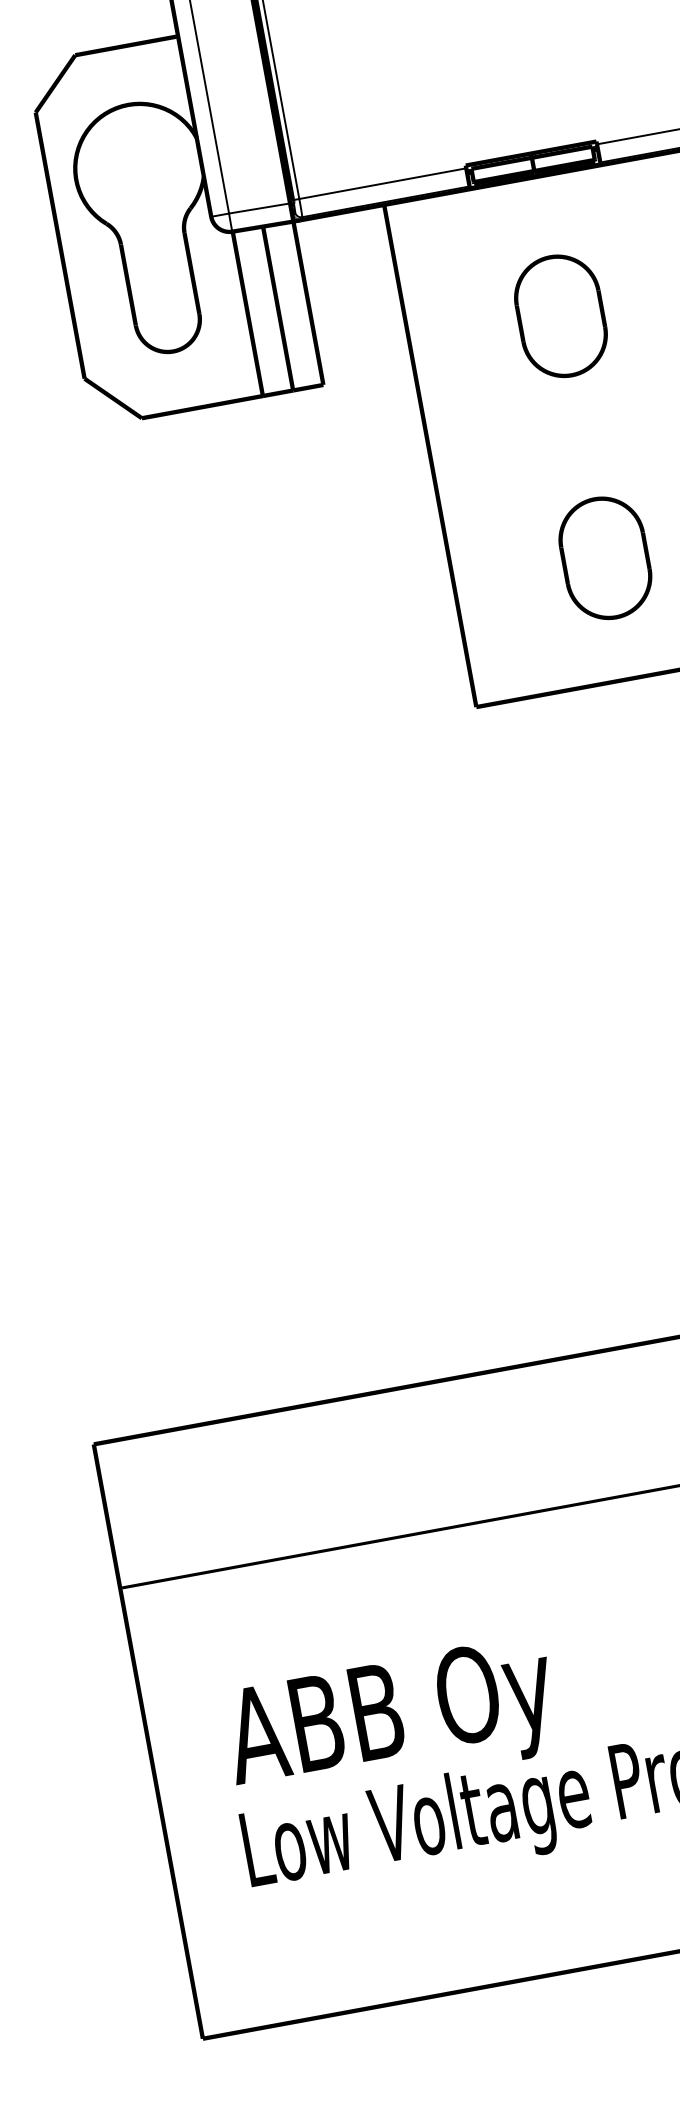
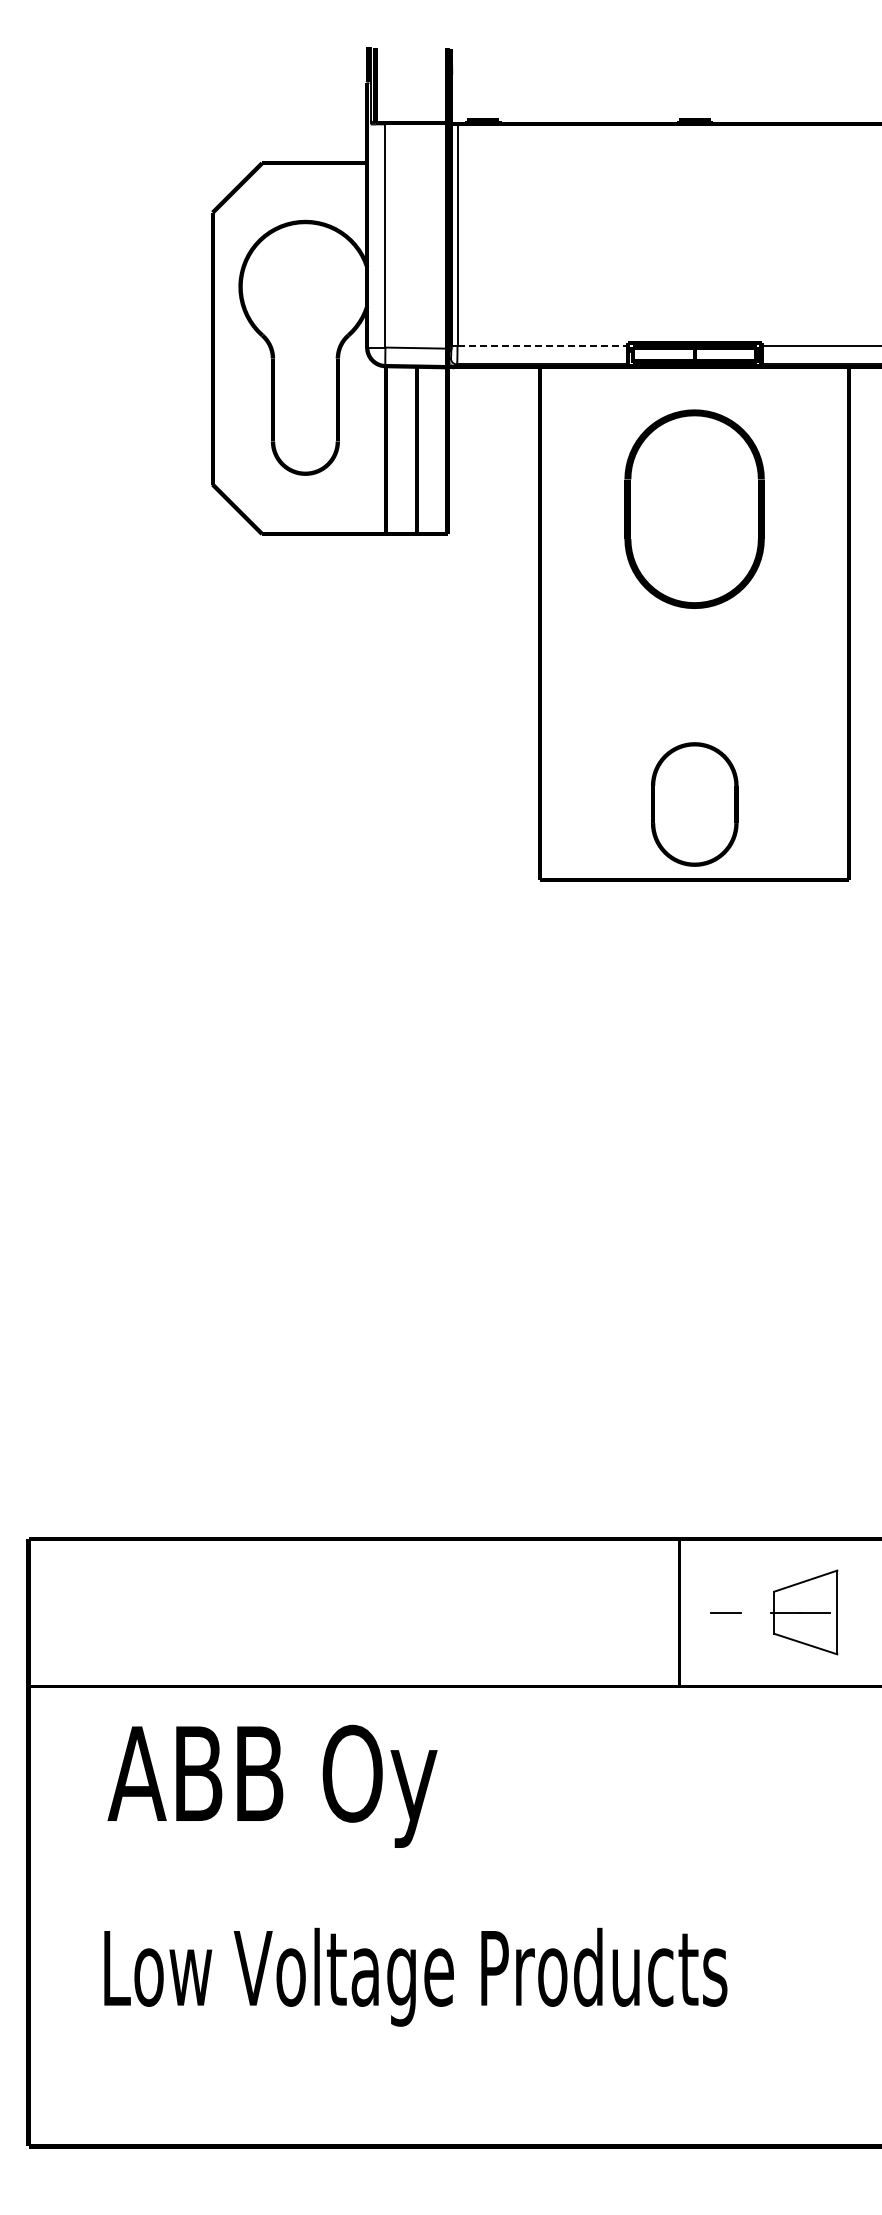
line: (383, 183) -> (543, 345), solid -> dashed
part: (560, 316) -> (694, 509), size x1.6
part: (605, 558) -> (694, 804), moved
text: (391, 1720) -> (272, 1785), moved

